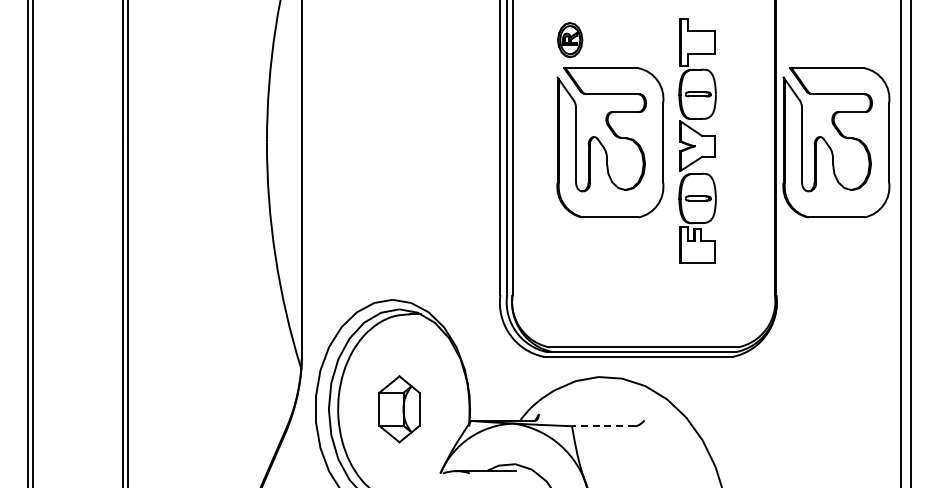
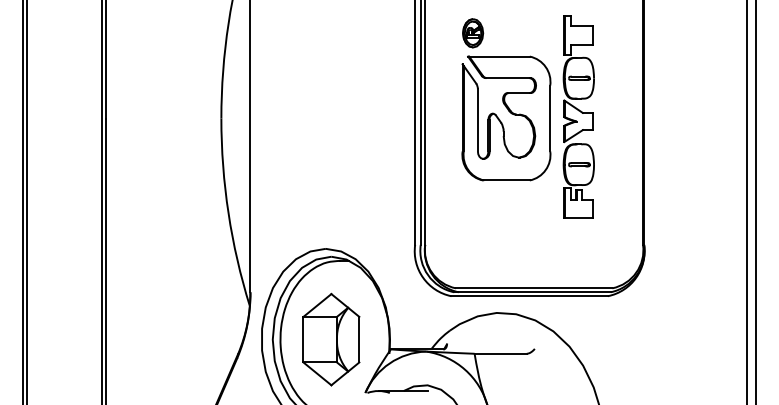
part: (830, 146) -> (689, 121), removed
part: (399, 409) -> (331, 339), size x1.67
line: (603, 426) -> (500, 353), dashed -> solid

